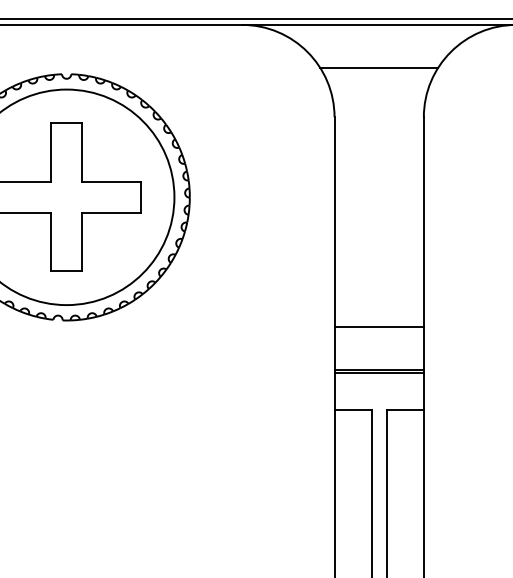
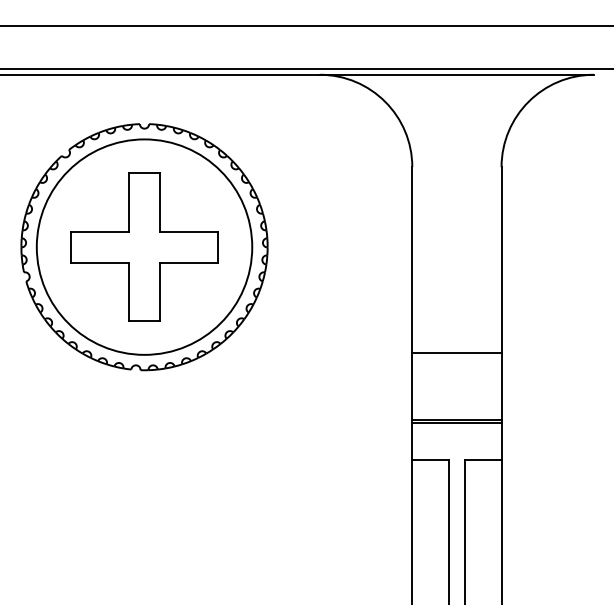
line: (378, 67) -> (456, 117), removed
line: (378, 326) -> (456, 353), moved

